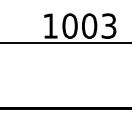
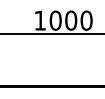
text: (108, 25) -> (86, 20), 1003 -> 1000

